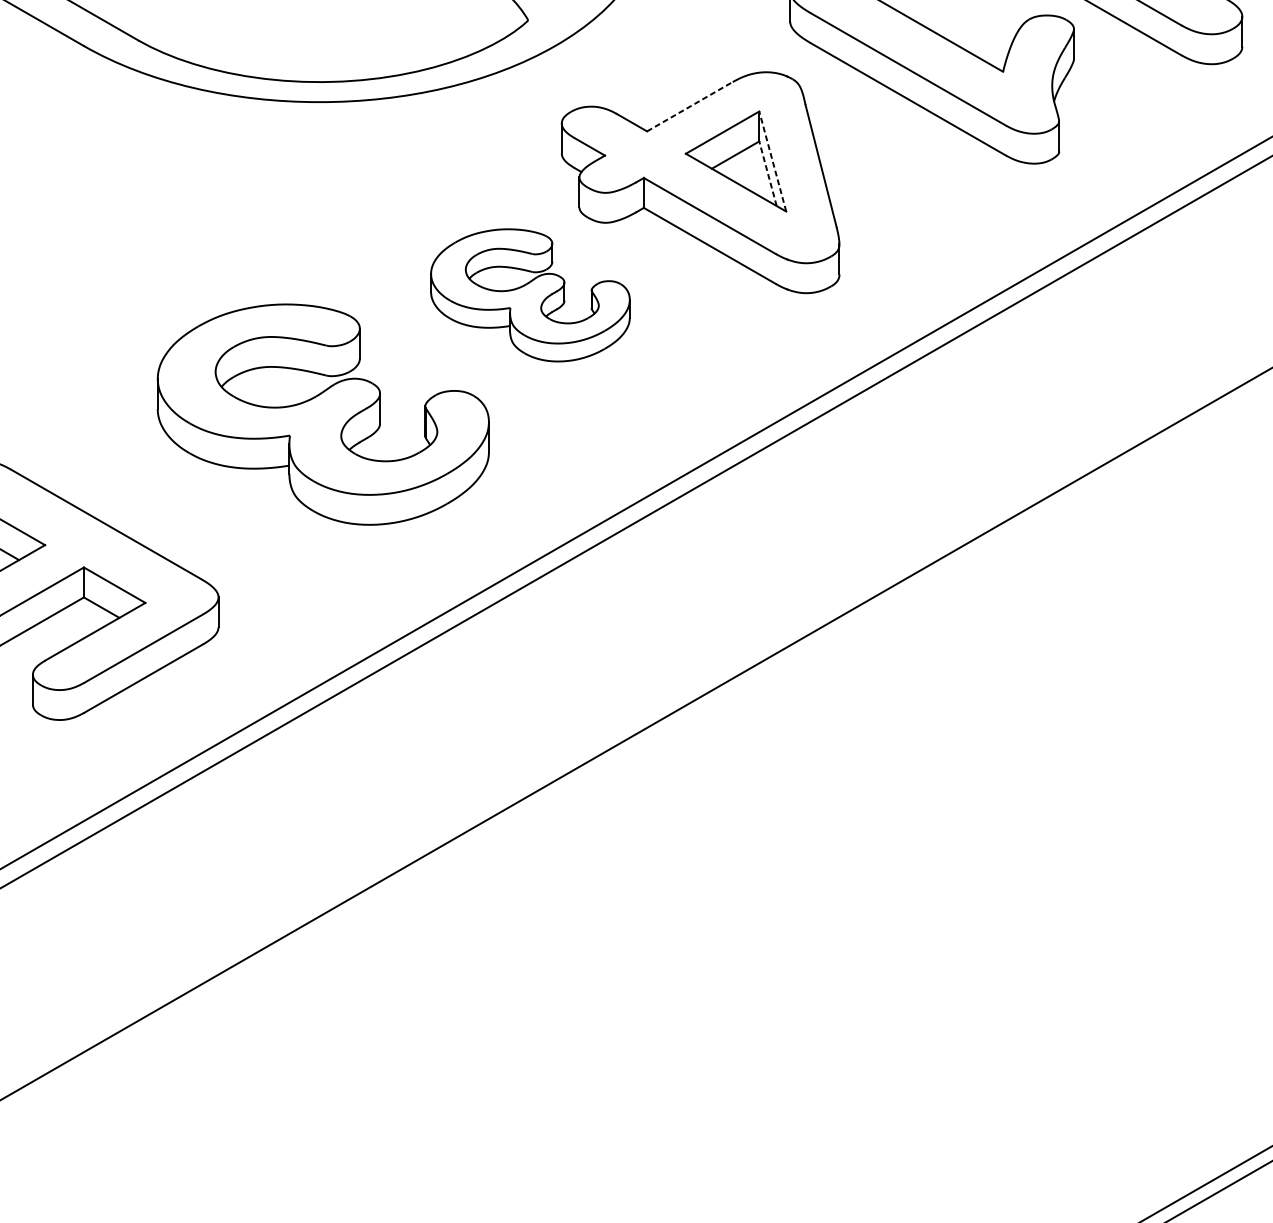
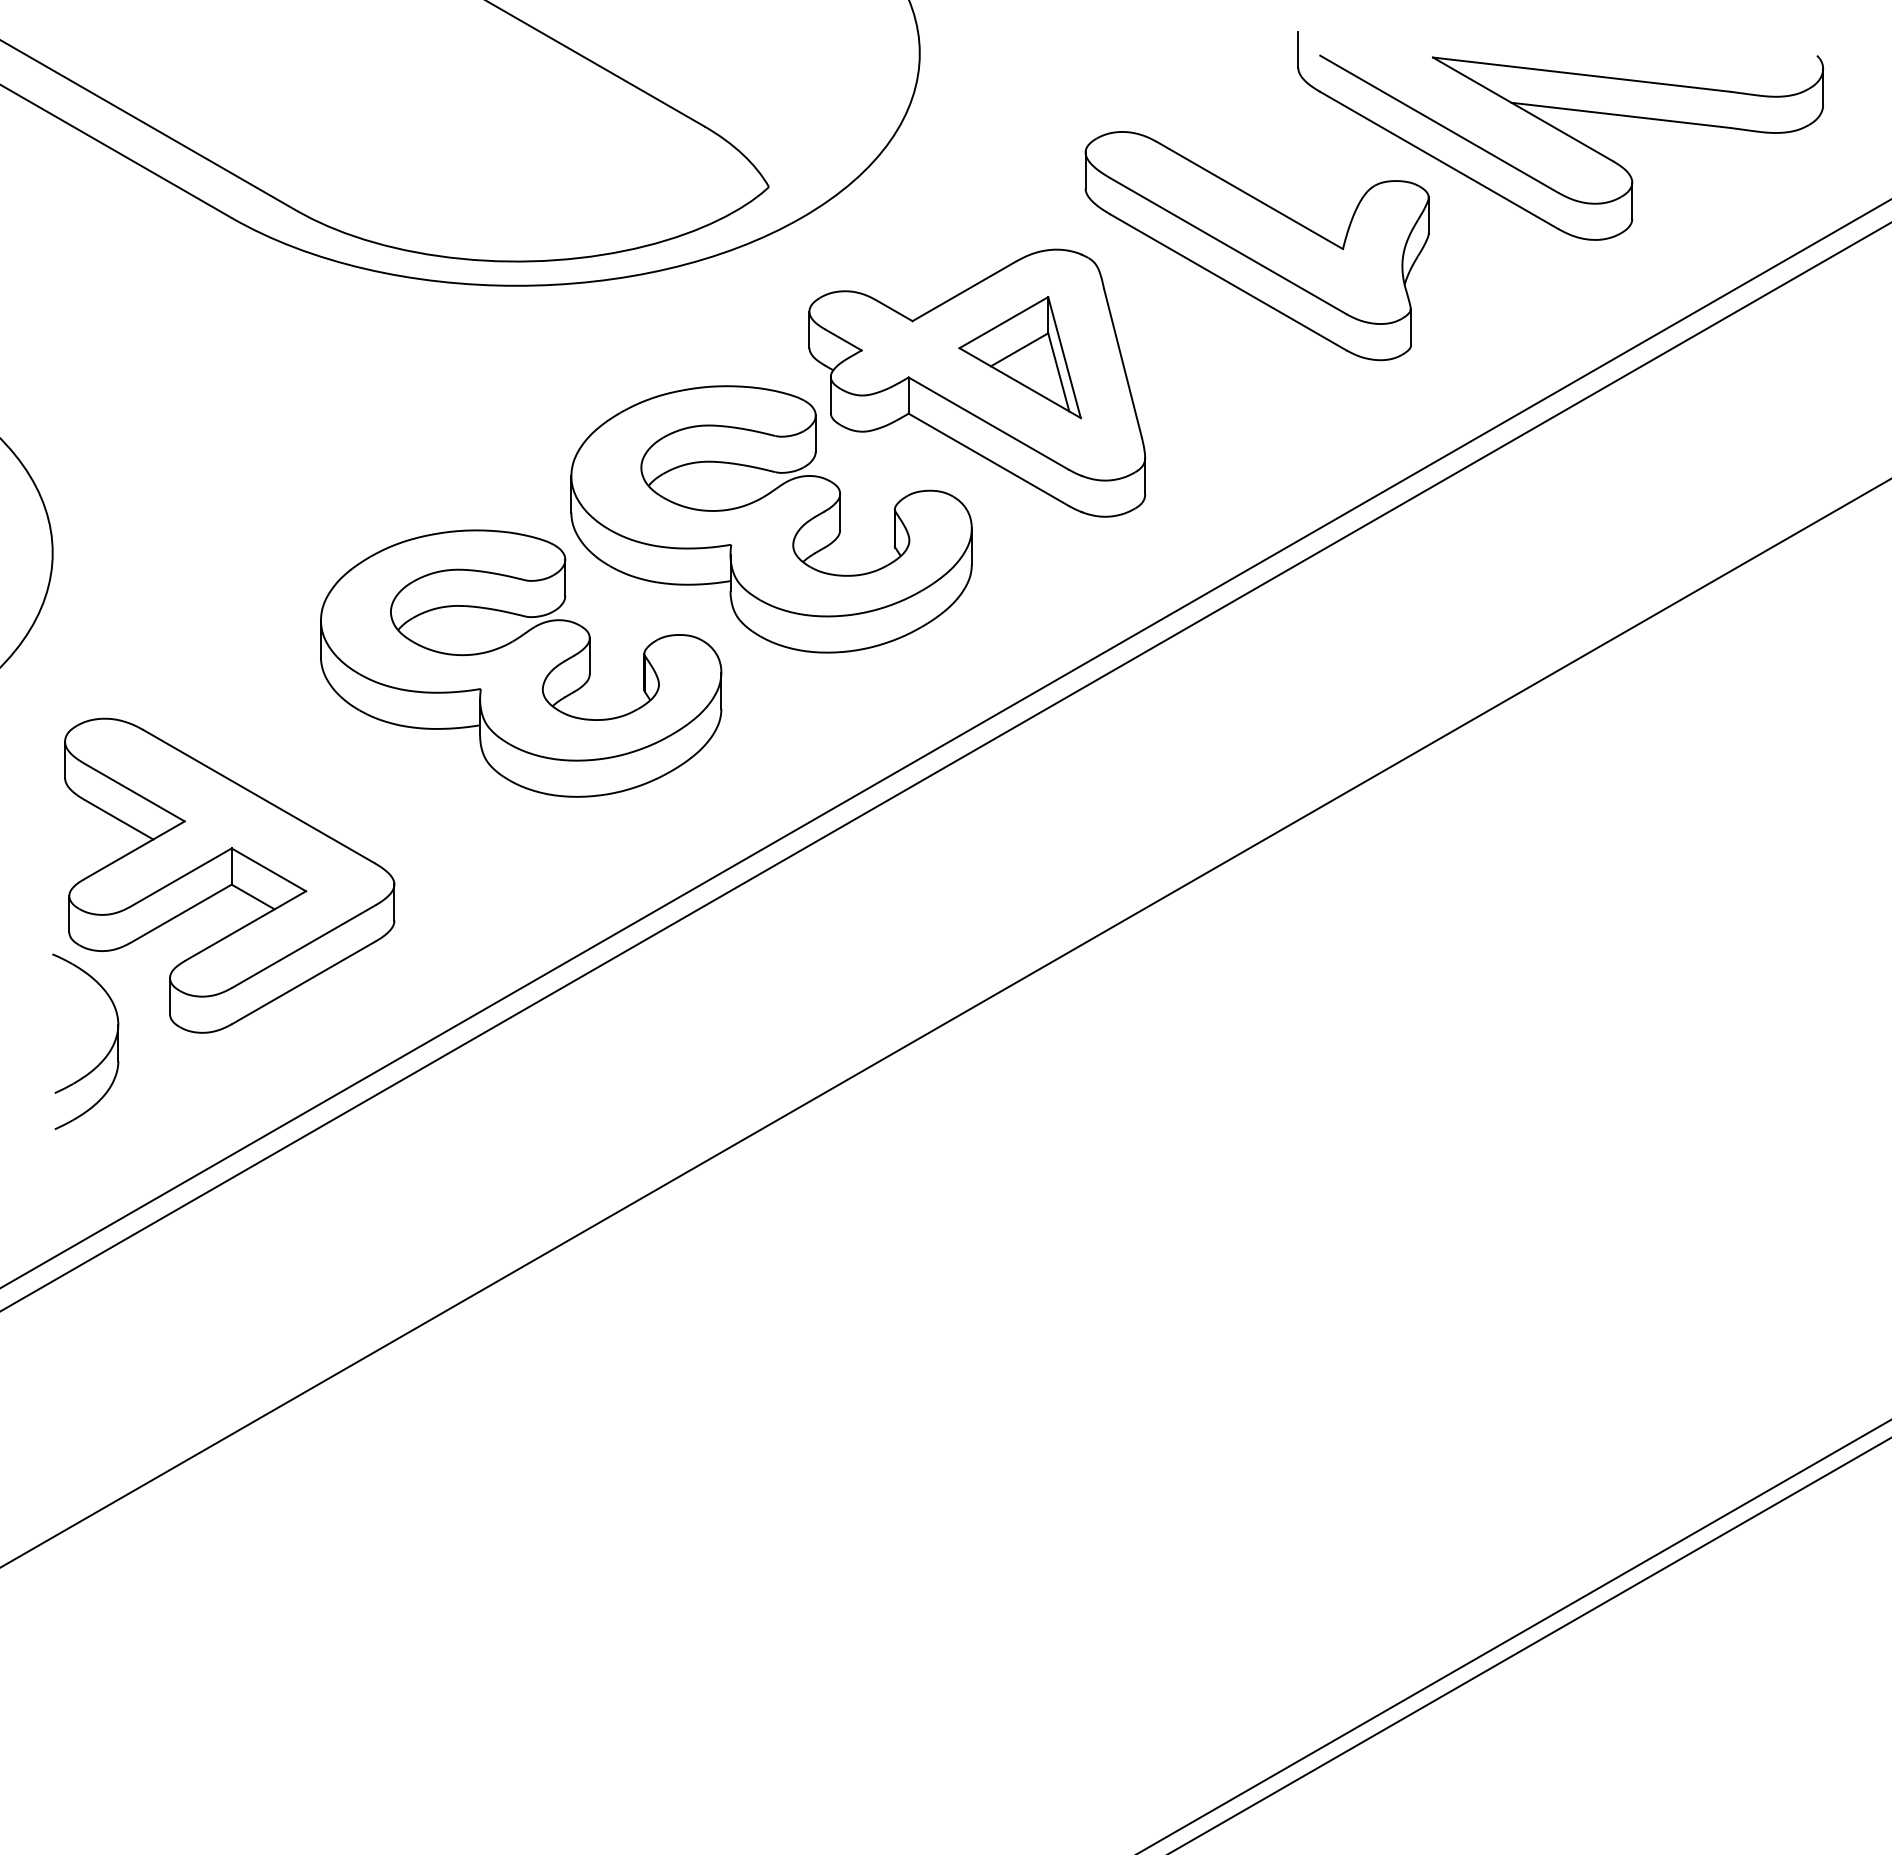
line: (690, 106) -> (964, 291), dashed -> solid
line: (772, 161) -> (1064, 357), dashed -> solid
line: (767, 173) -> (1058, 371), dashed -> solid
part: (530, 295) -> (771, 519), size x1.67

